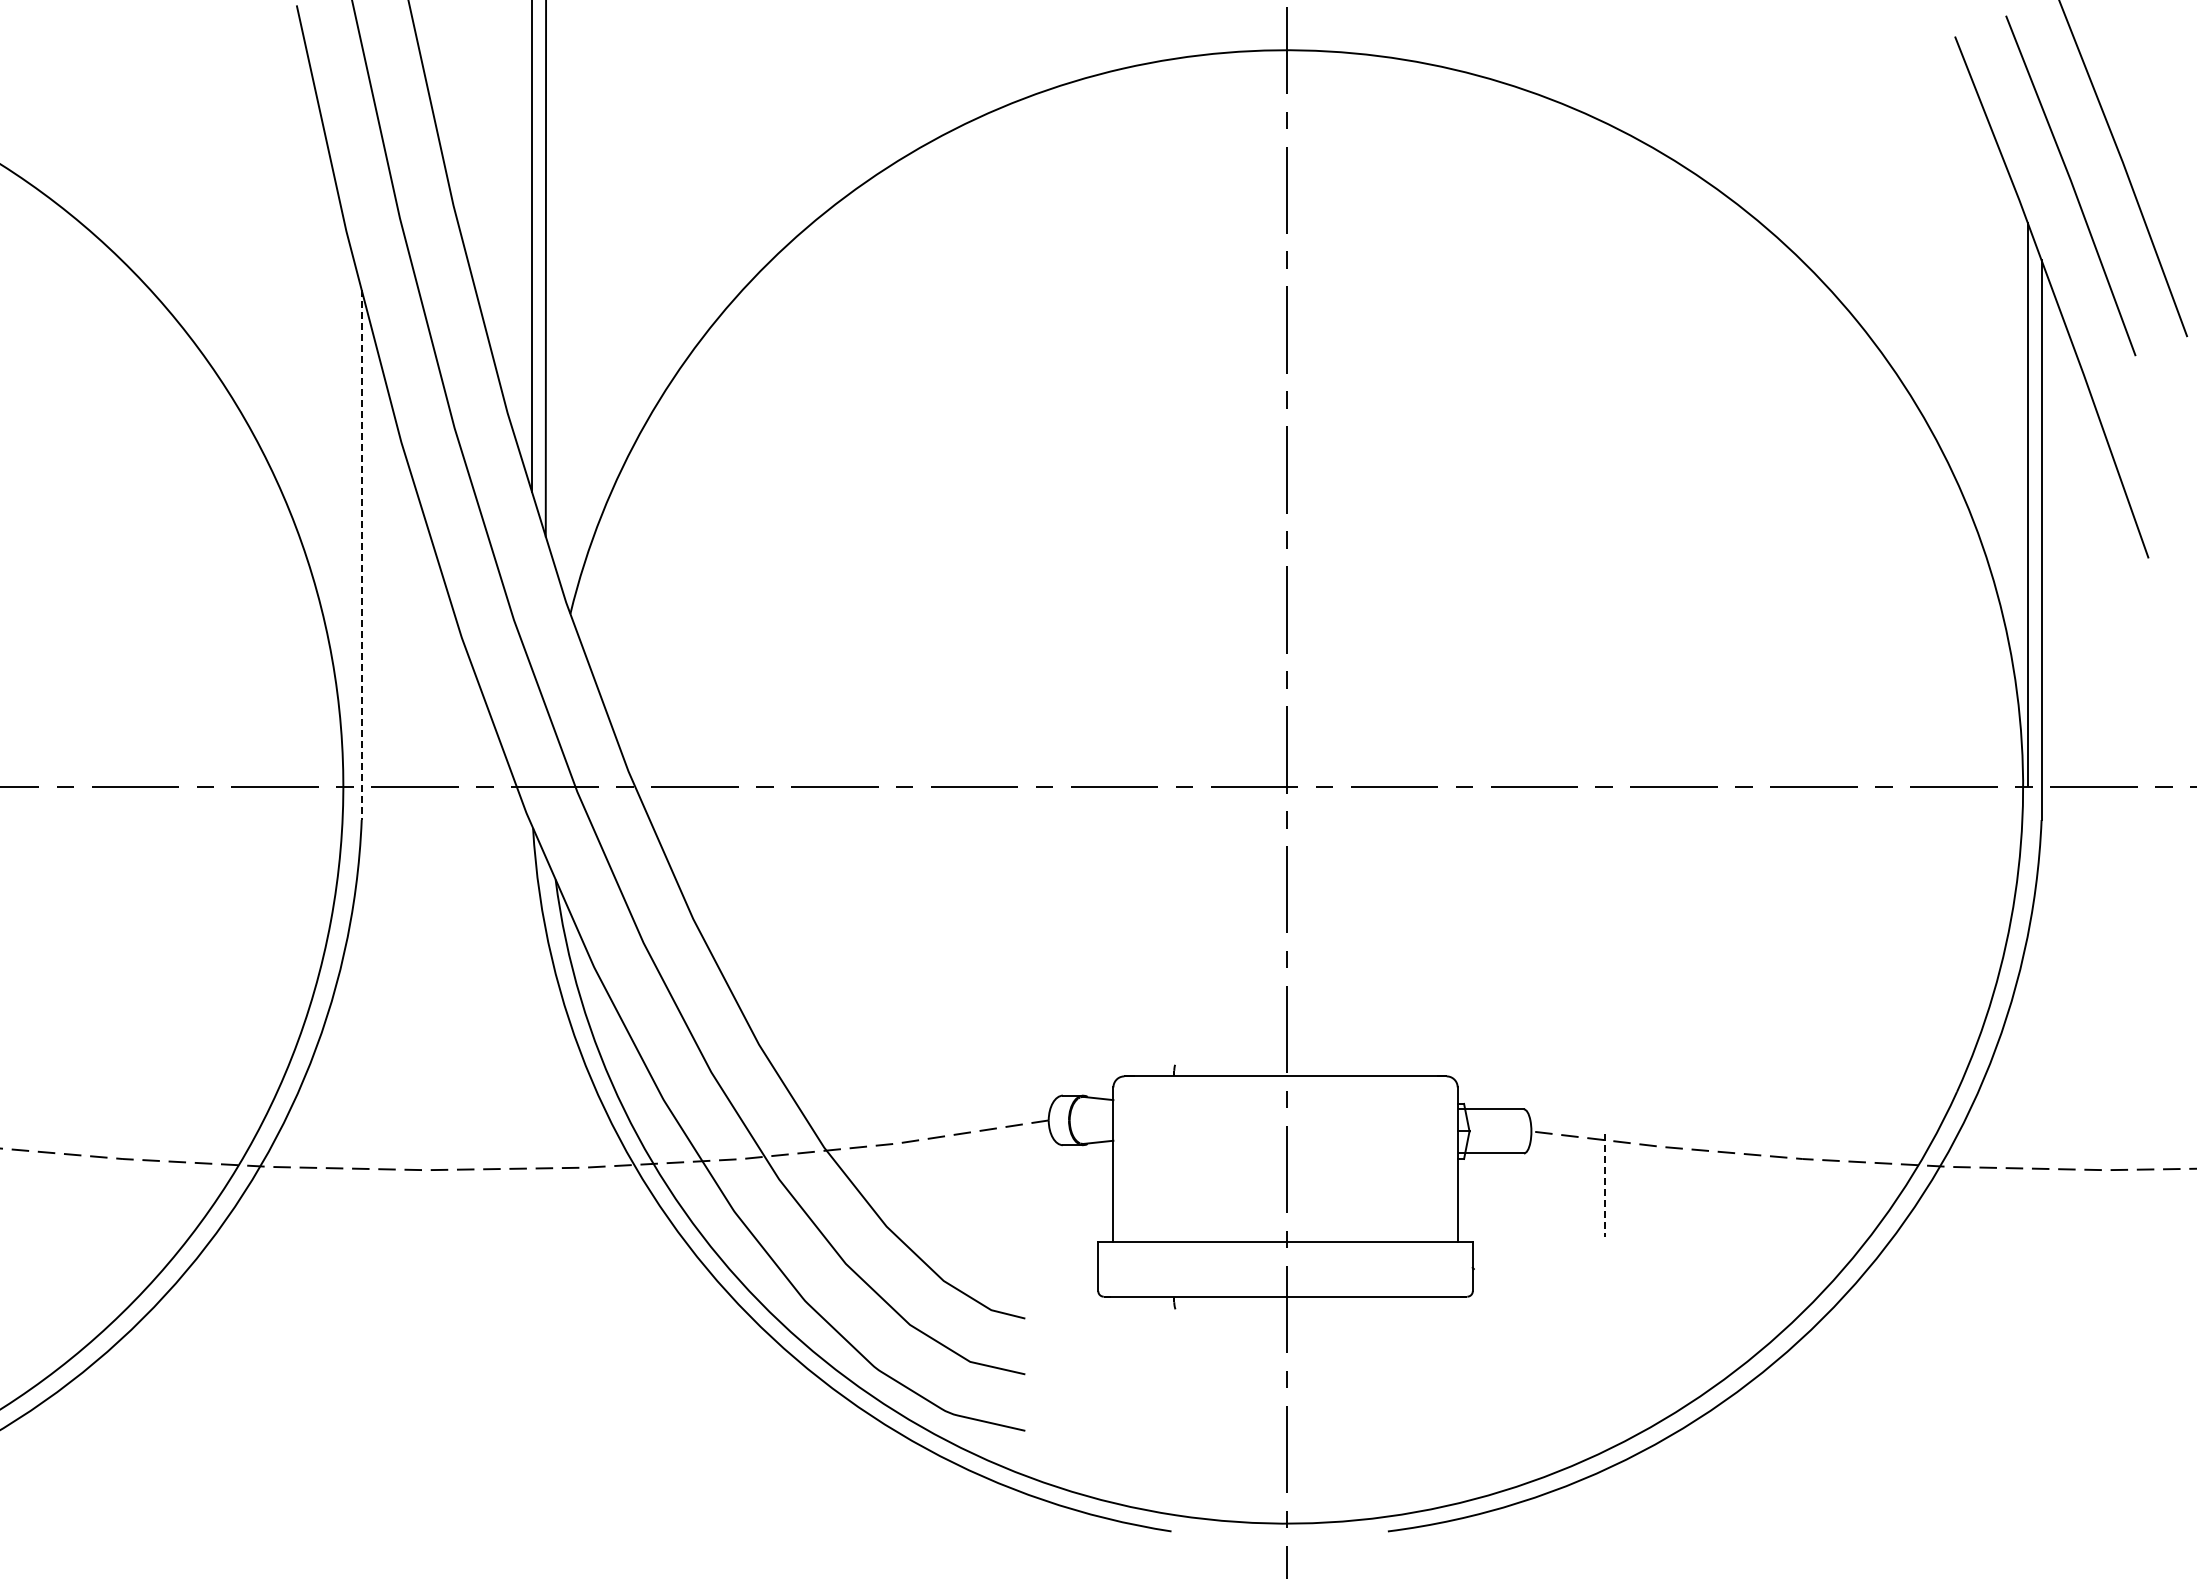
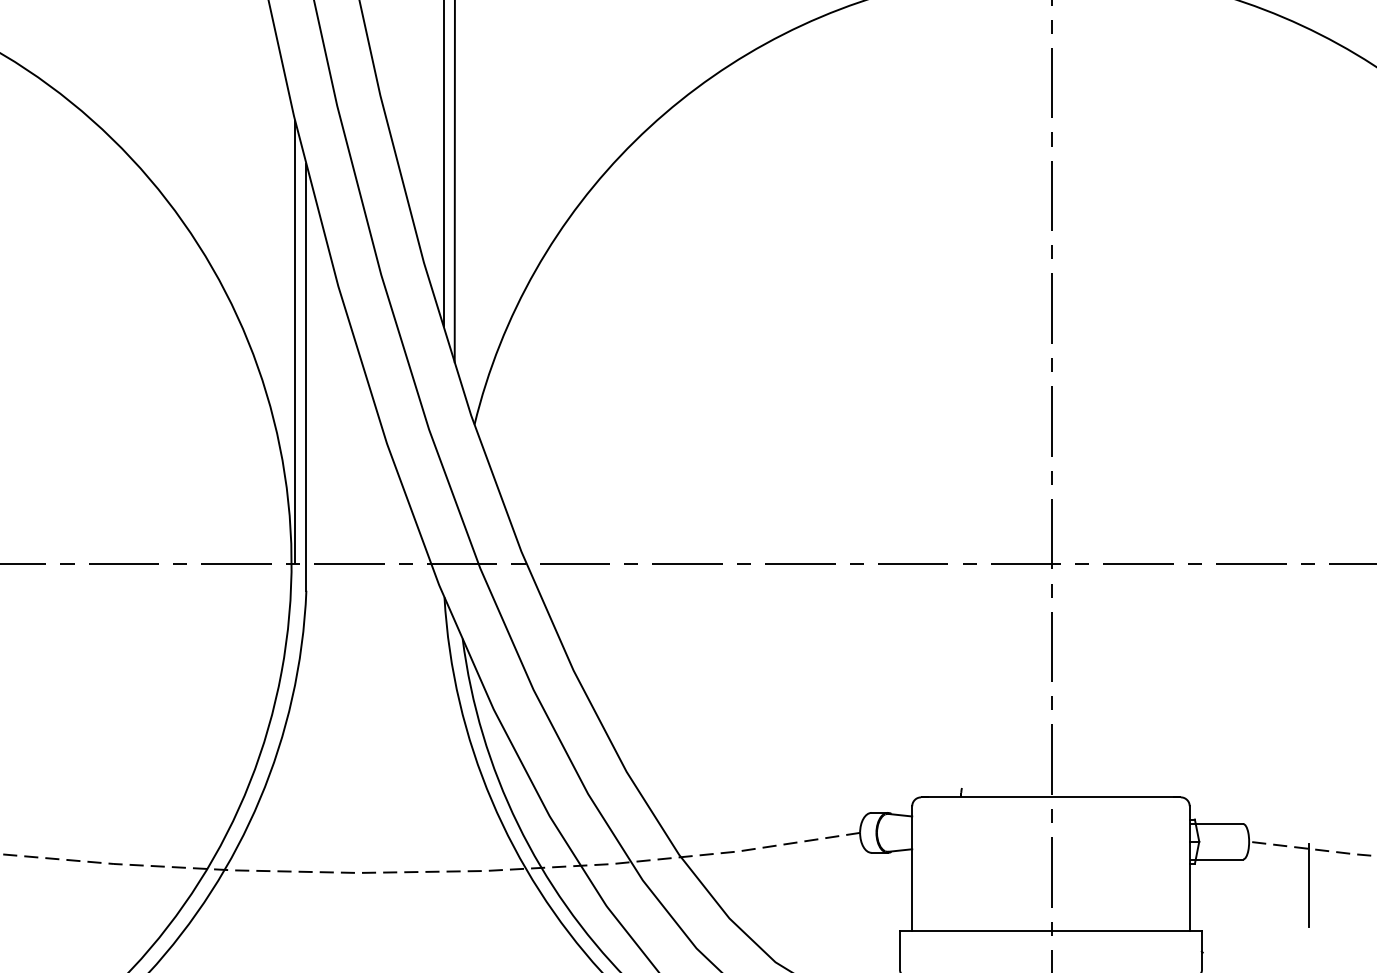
line: (347, 511) -> (294, 342), added
line: (361, 555) -> (306, 377), dashed -> solid
line: (1605, 1185) -> (1308, 885), dashed -> solid

